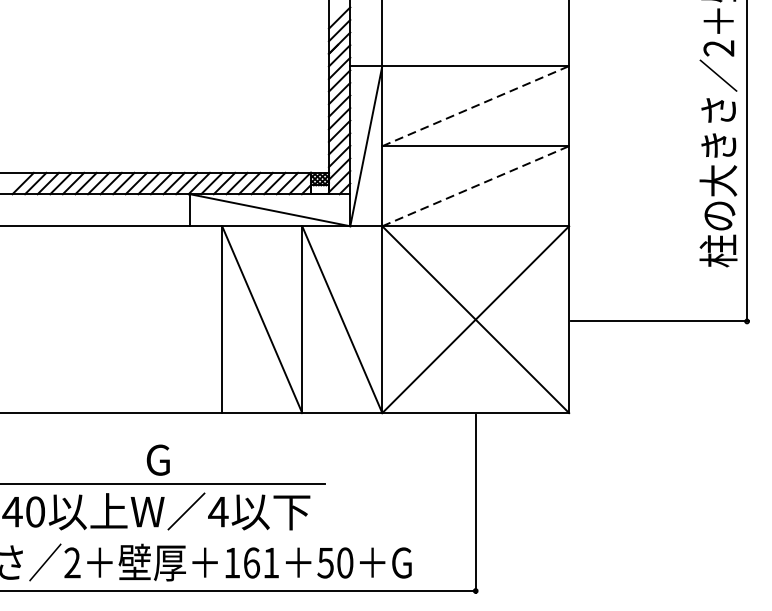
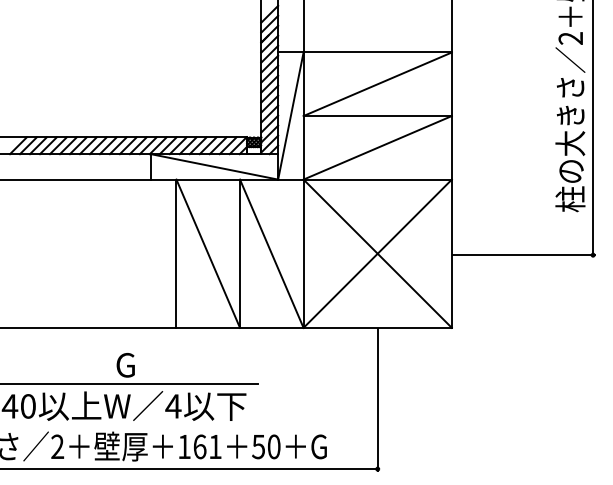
line: (475, 106) -> (377, 84), dashed -> solid
line: (475, 185) -> (377, 147), dashed -> solid

